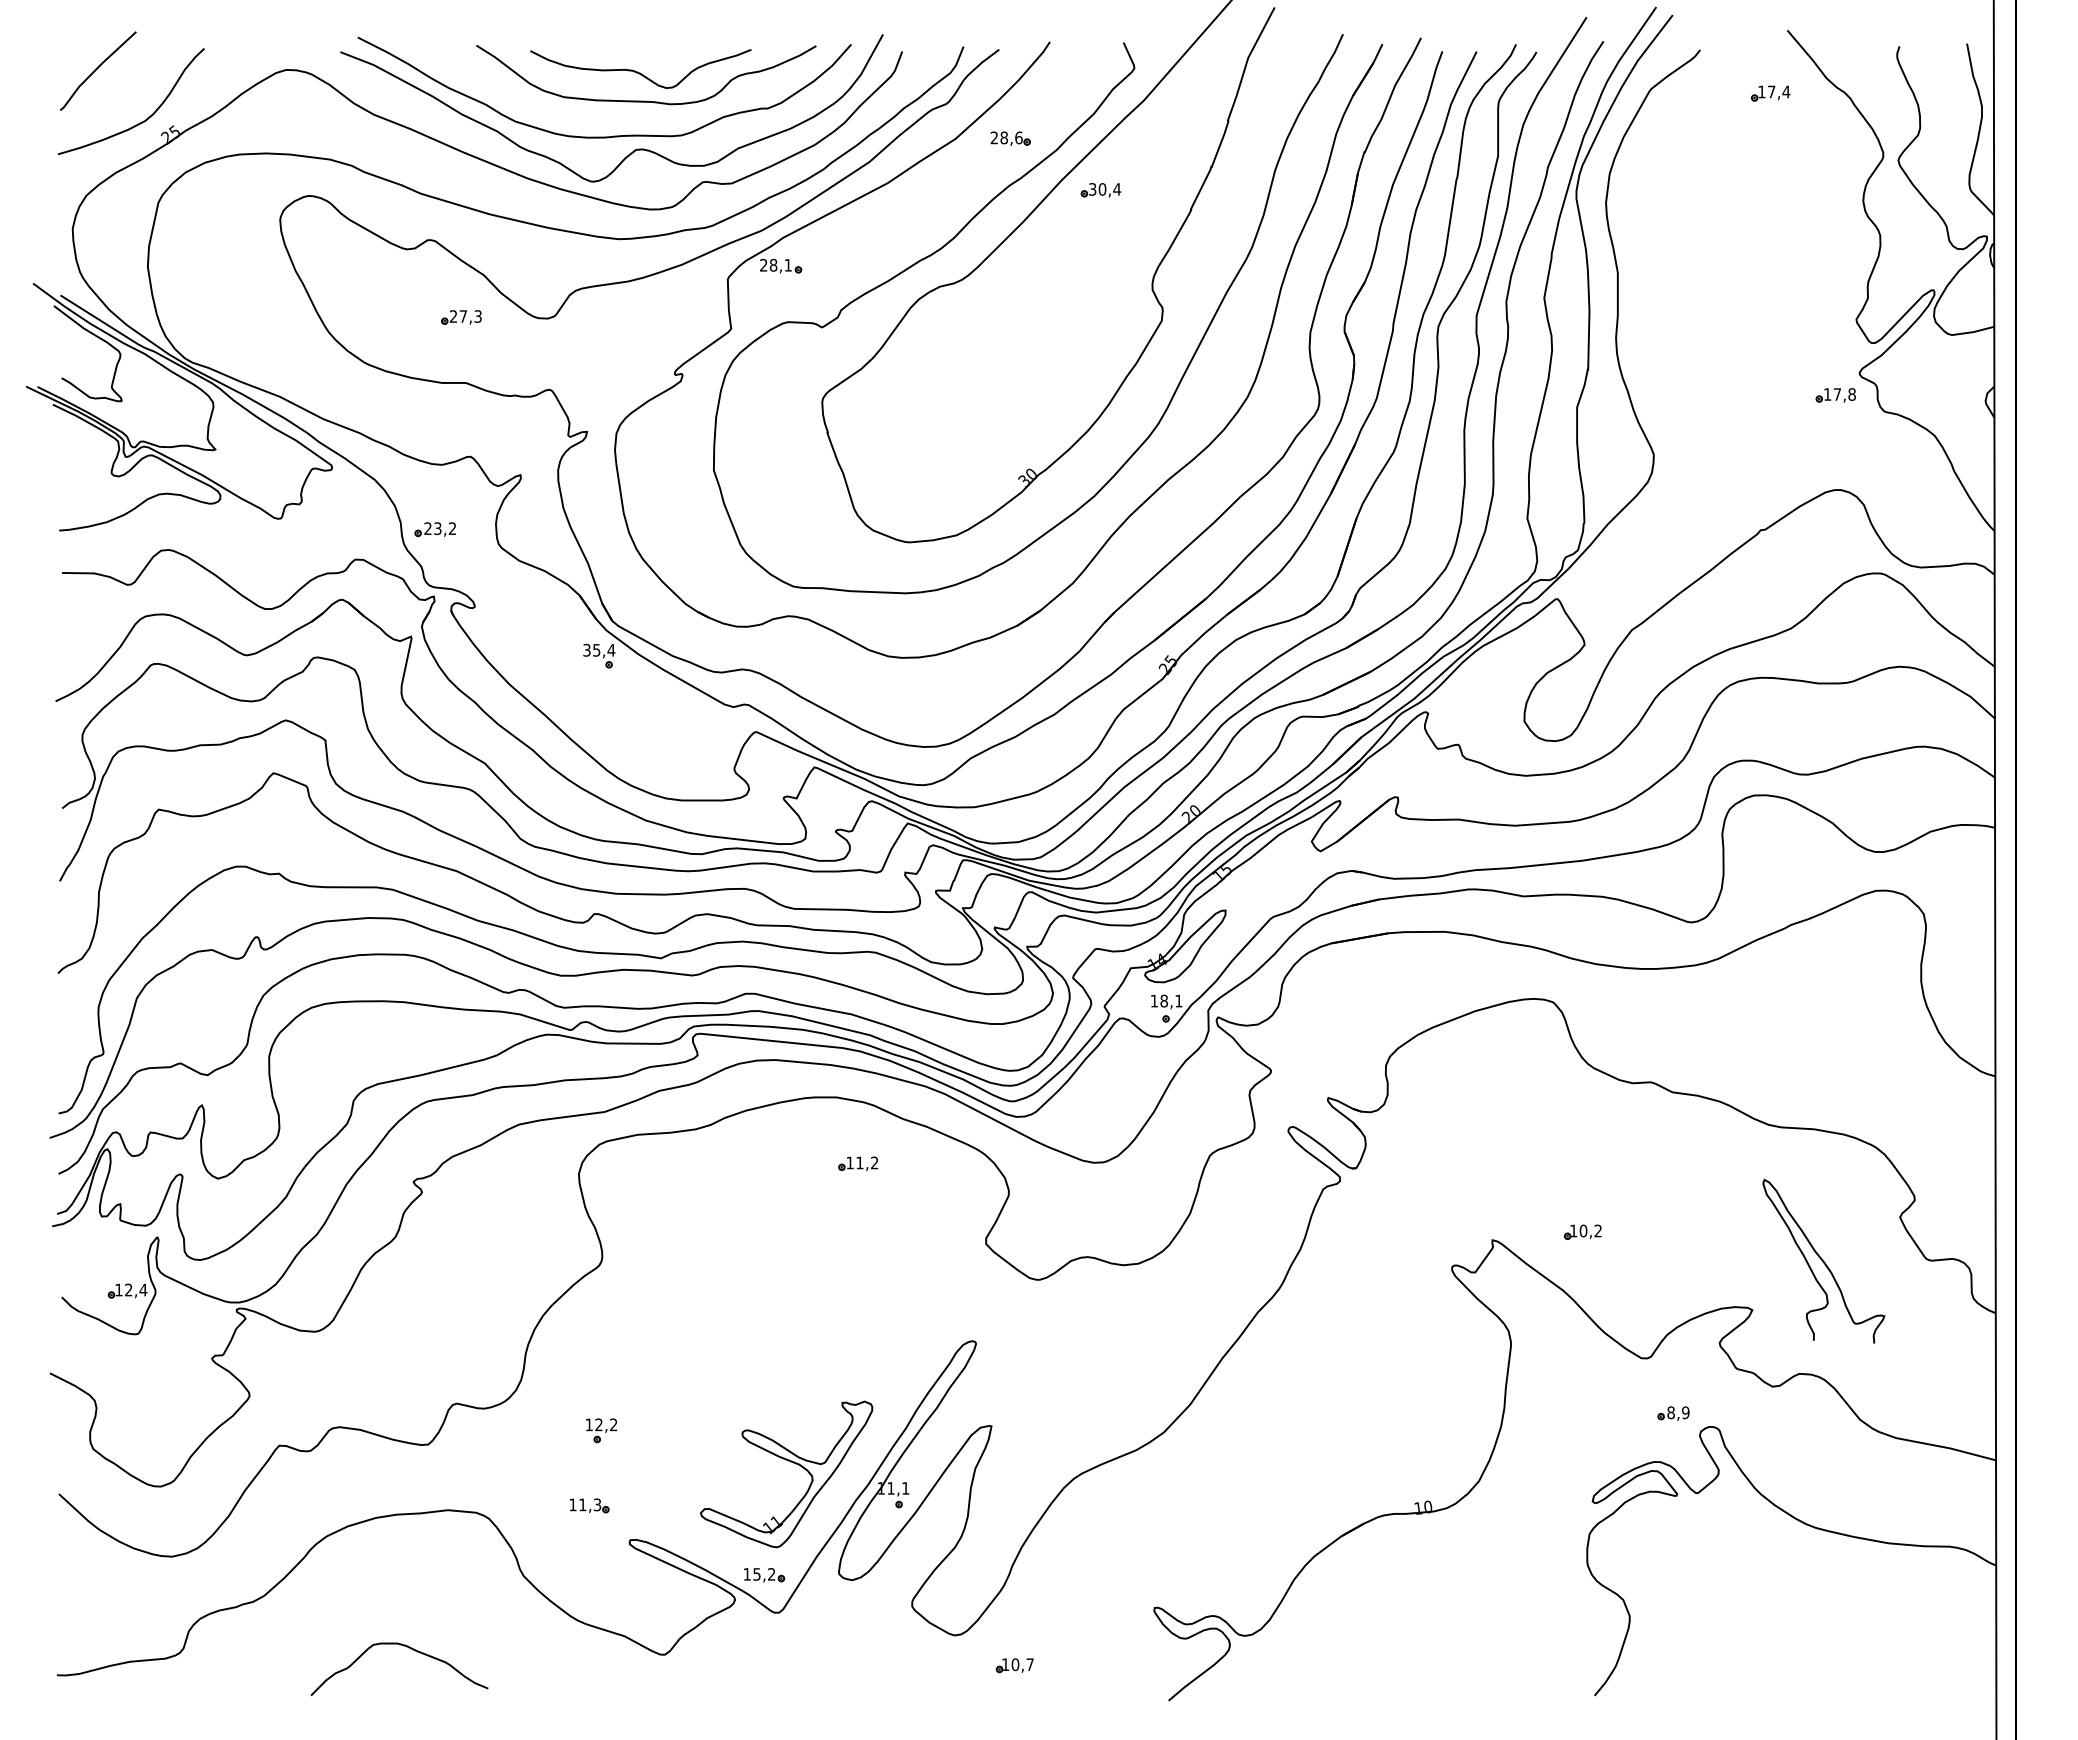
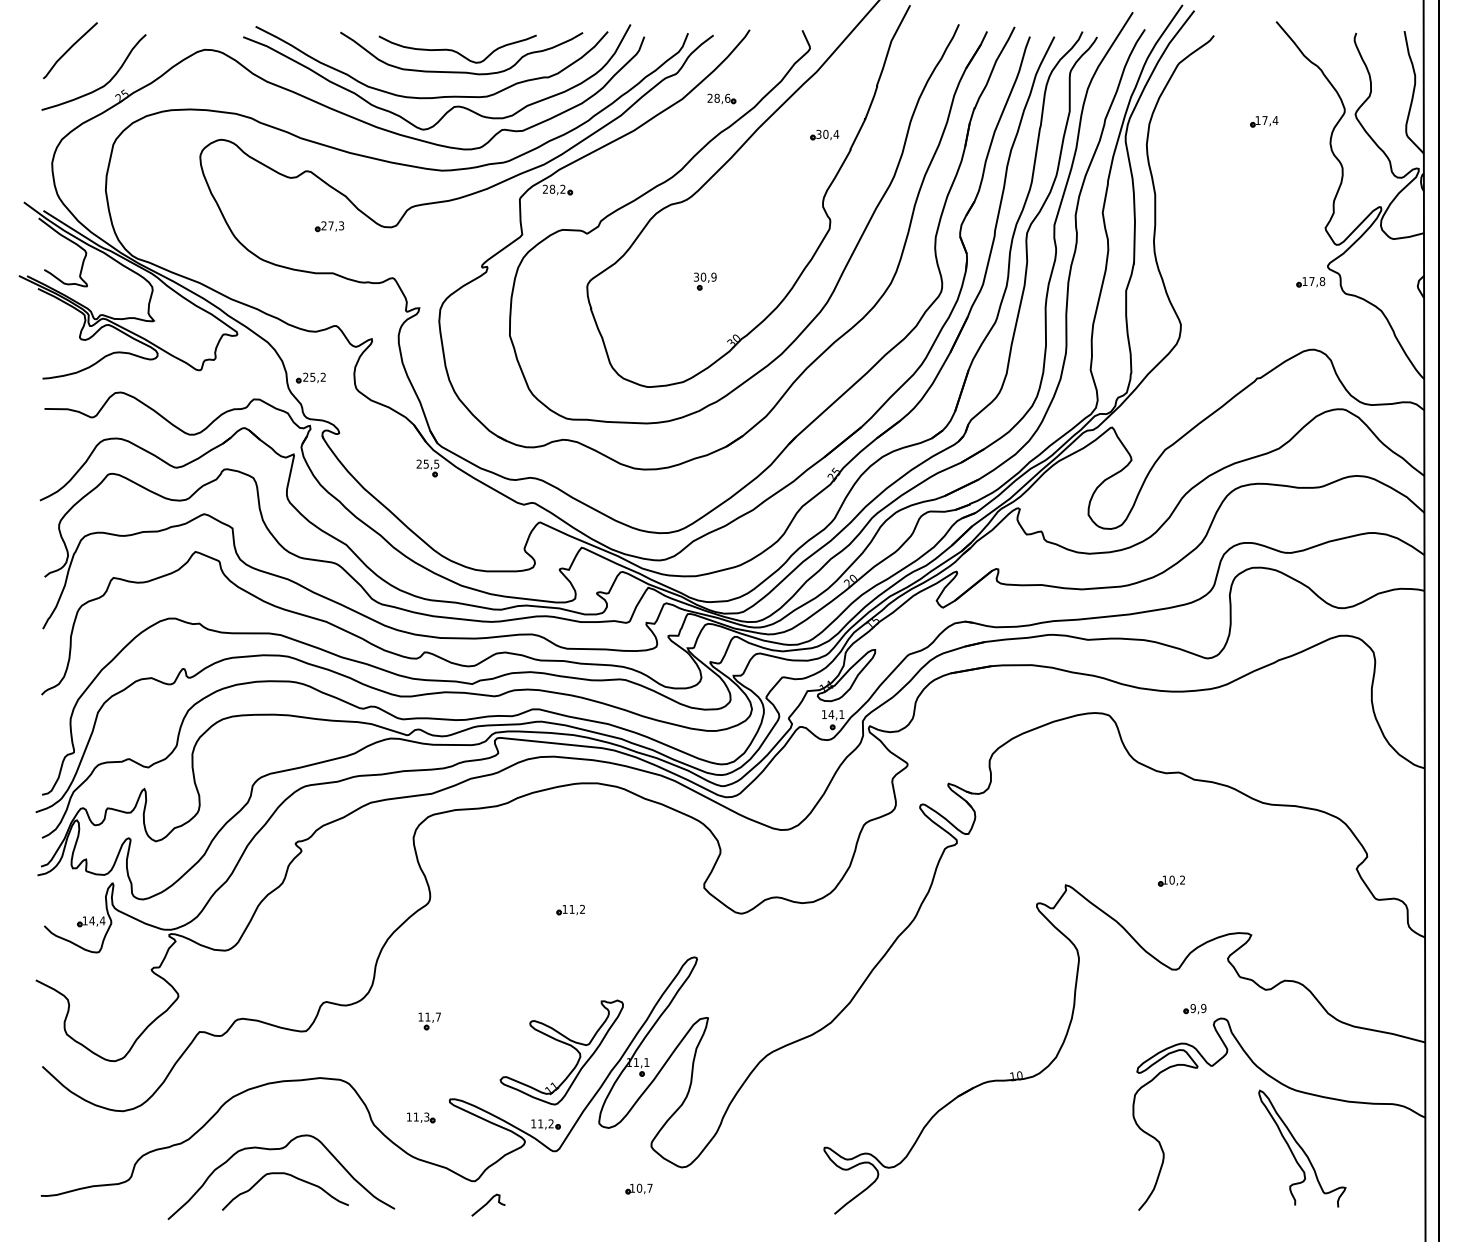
part: (1770, 93) -> (1264, 121), moved
part: (1100, 190) -> (824, 135), moved
text: (787, 264) -> (562, 188), 28,1 -> 28,2
part: (987, 394) -> (705, 281), added
text: (437, 527) -> (312, 376), 23,2 -> 25,2
text: (599, 650) -> (428, 464), 35,4 -> 25,5
text: (1164, 1000) -> (831, 714), 18,1 -> 14,1
part: (857, 1163) -> (570, 909), moved
part: (1582, 1231) -> (1171, 880), moved
curve: (1823, 1260) -> (1302, 1148), moved
text: (128, 1289) -> (91, 920), 12,4 -> 14,4
text: (1670, 1412) -> (1192, 1008), 8,9 -> 9,9
text: (606, 1424) -> (433, 1016), 12,2 -> 11,7
part: (589, 1505) -> (421, 1117), moved
text: (756, 1574) -> (540, 1123), 15,2 -> 11,2
curve: (392, 1610) -> (280, 1149), added
part: (1014, 1665) -> (638, 1188), moved
curve: (682, 1686) -> (487, 1203), added

